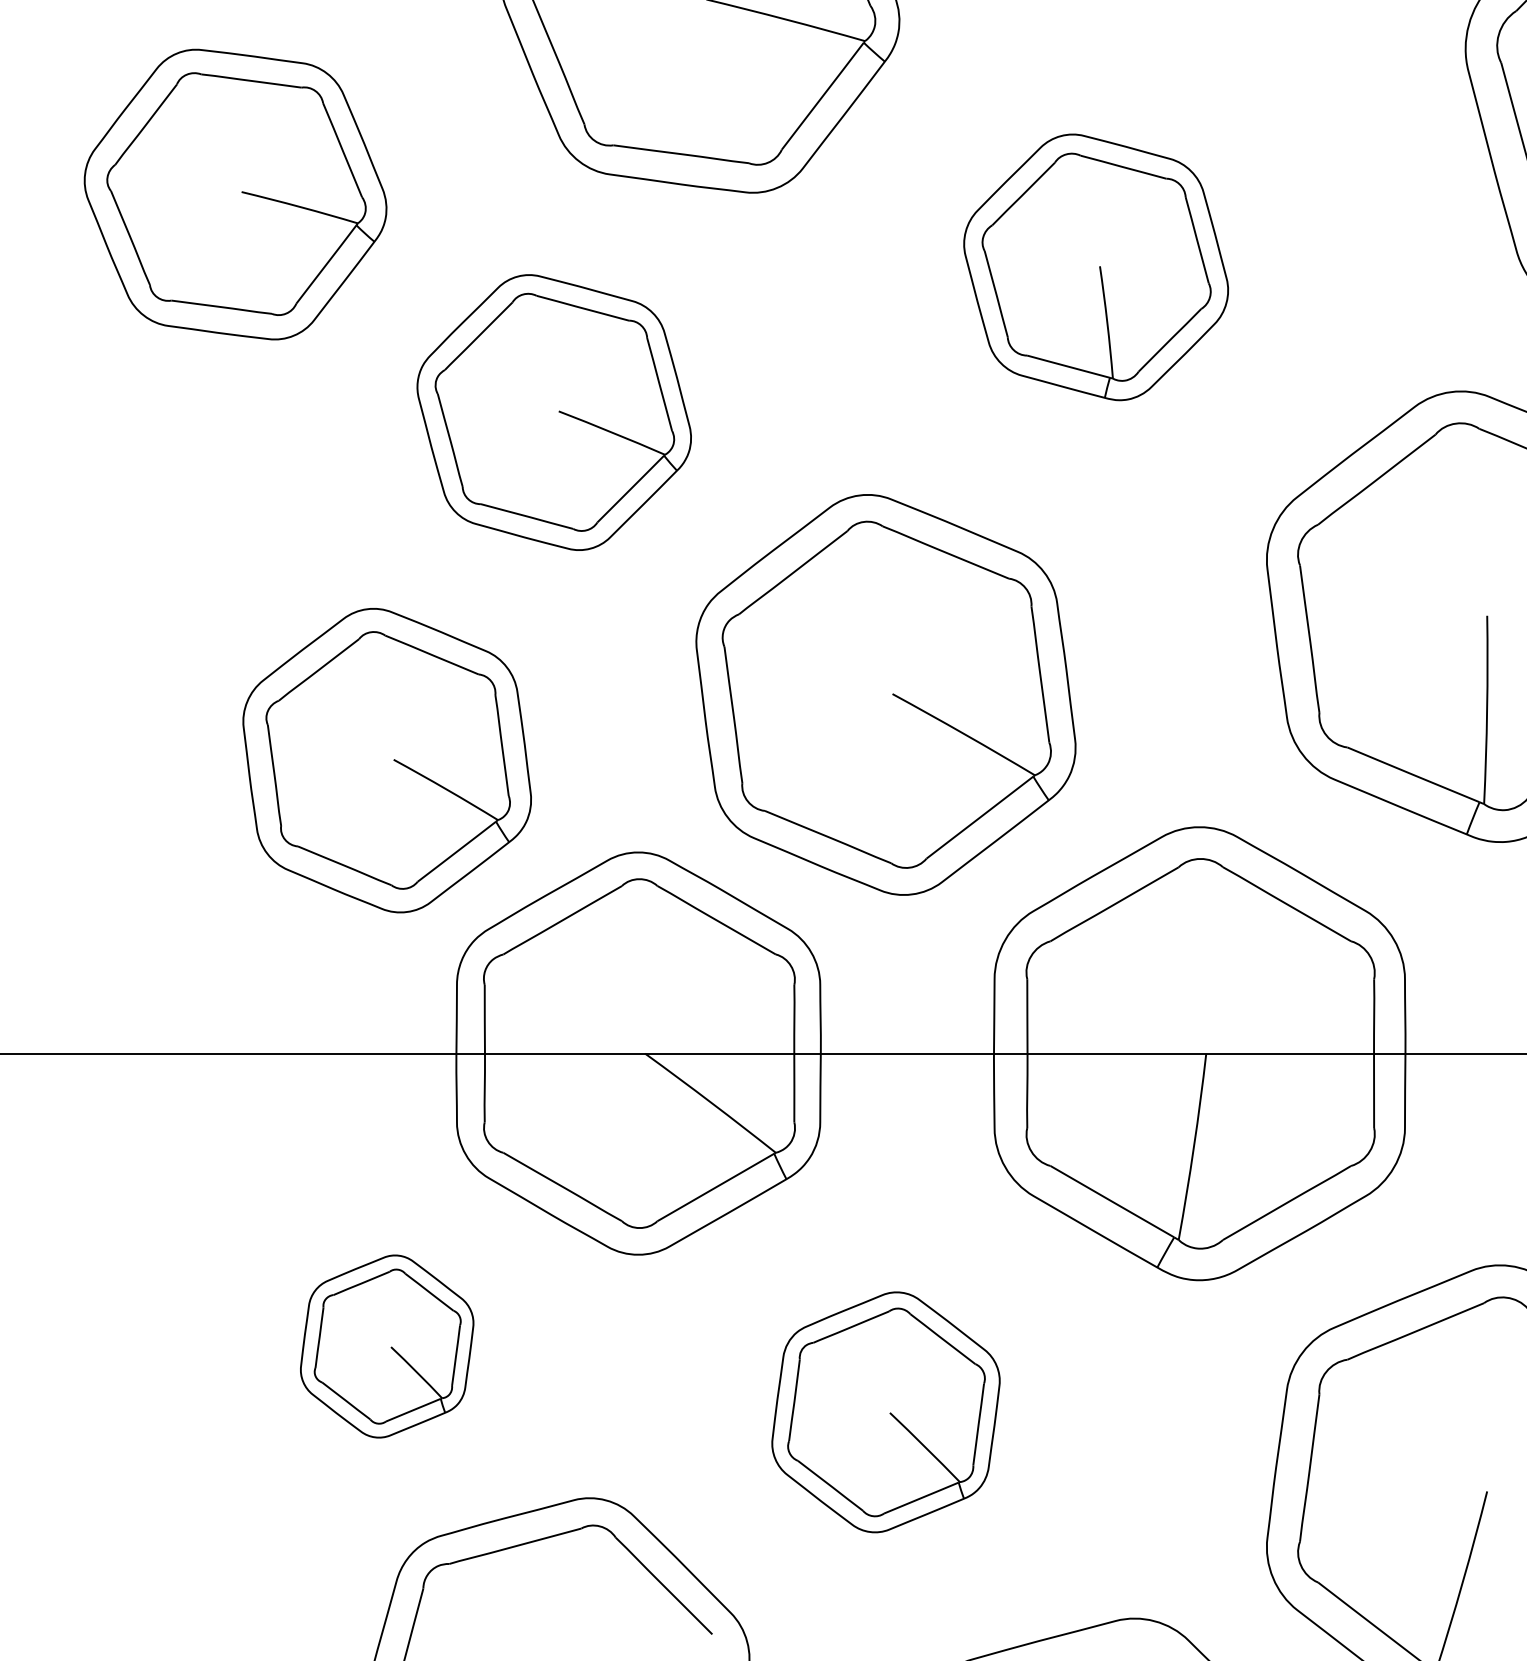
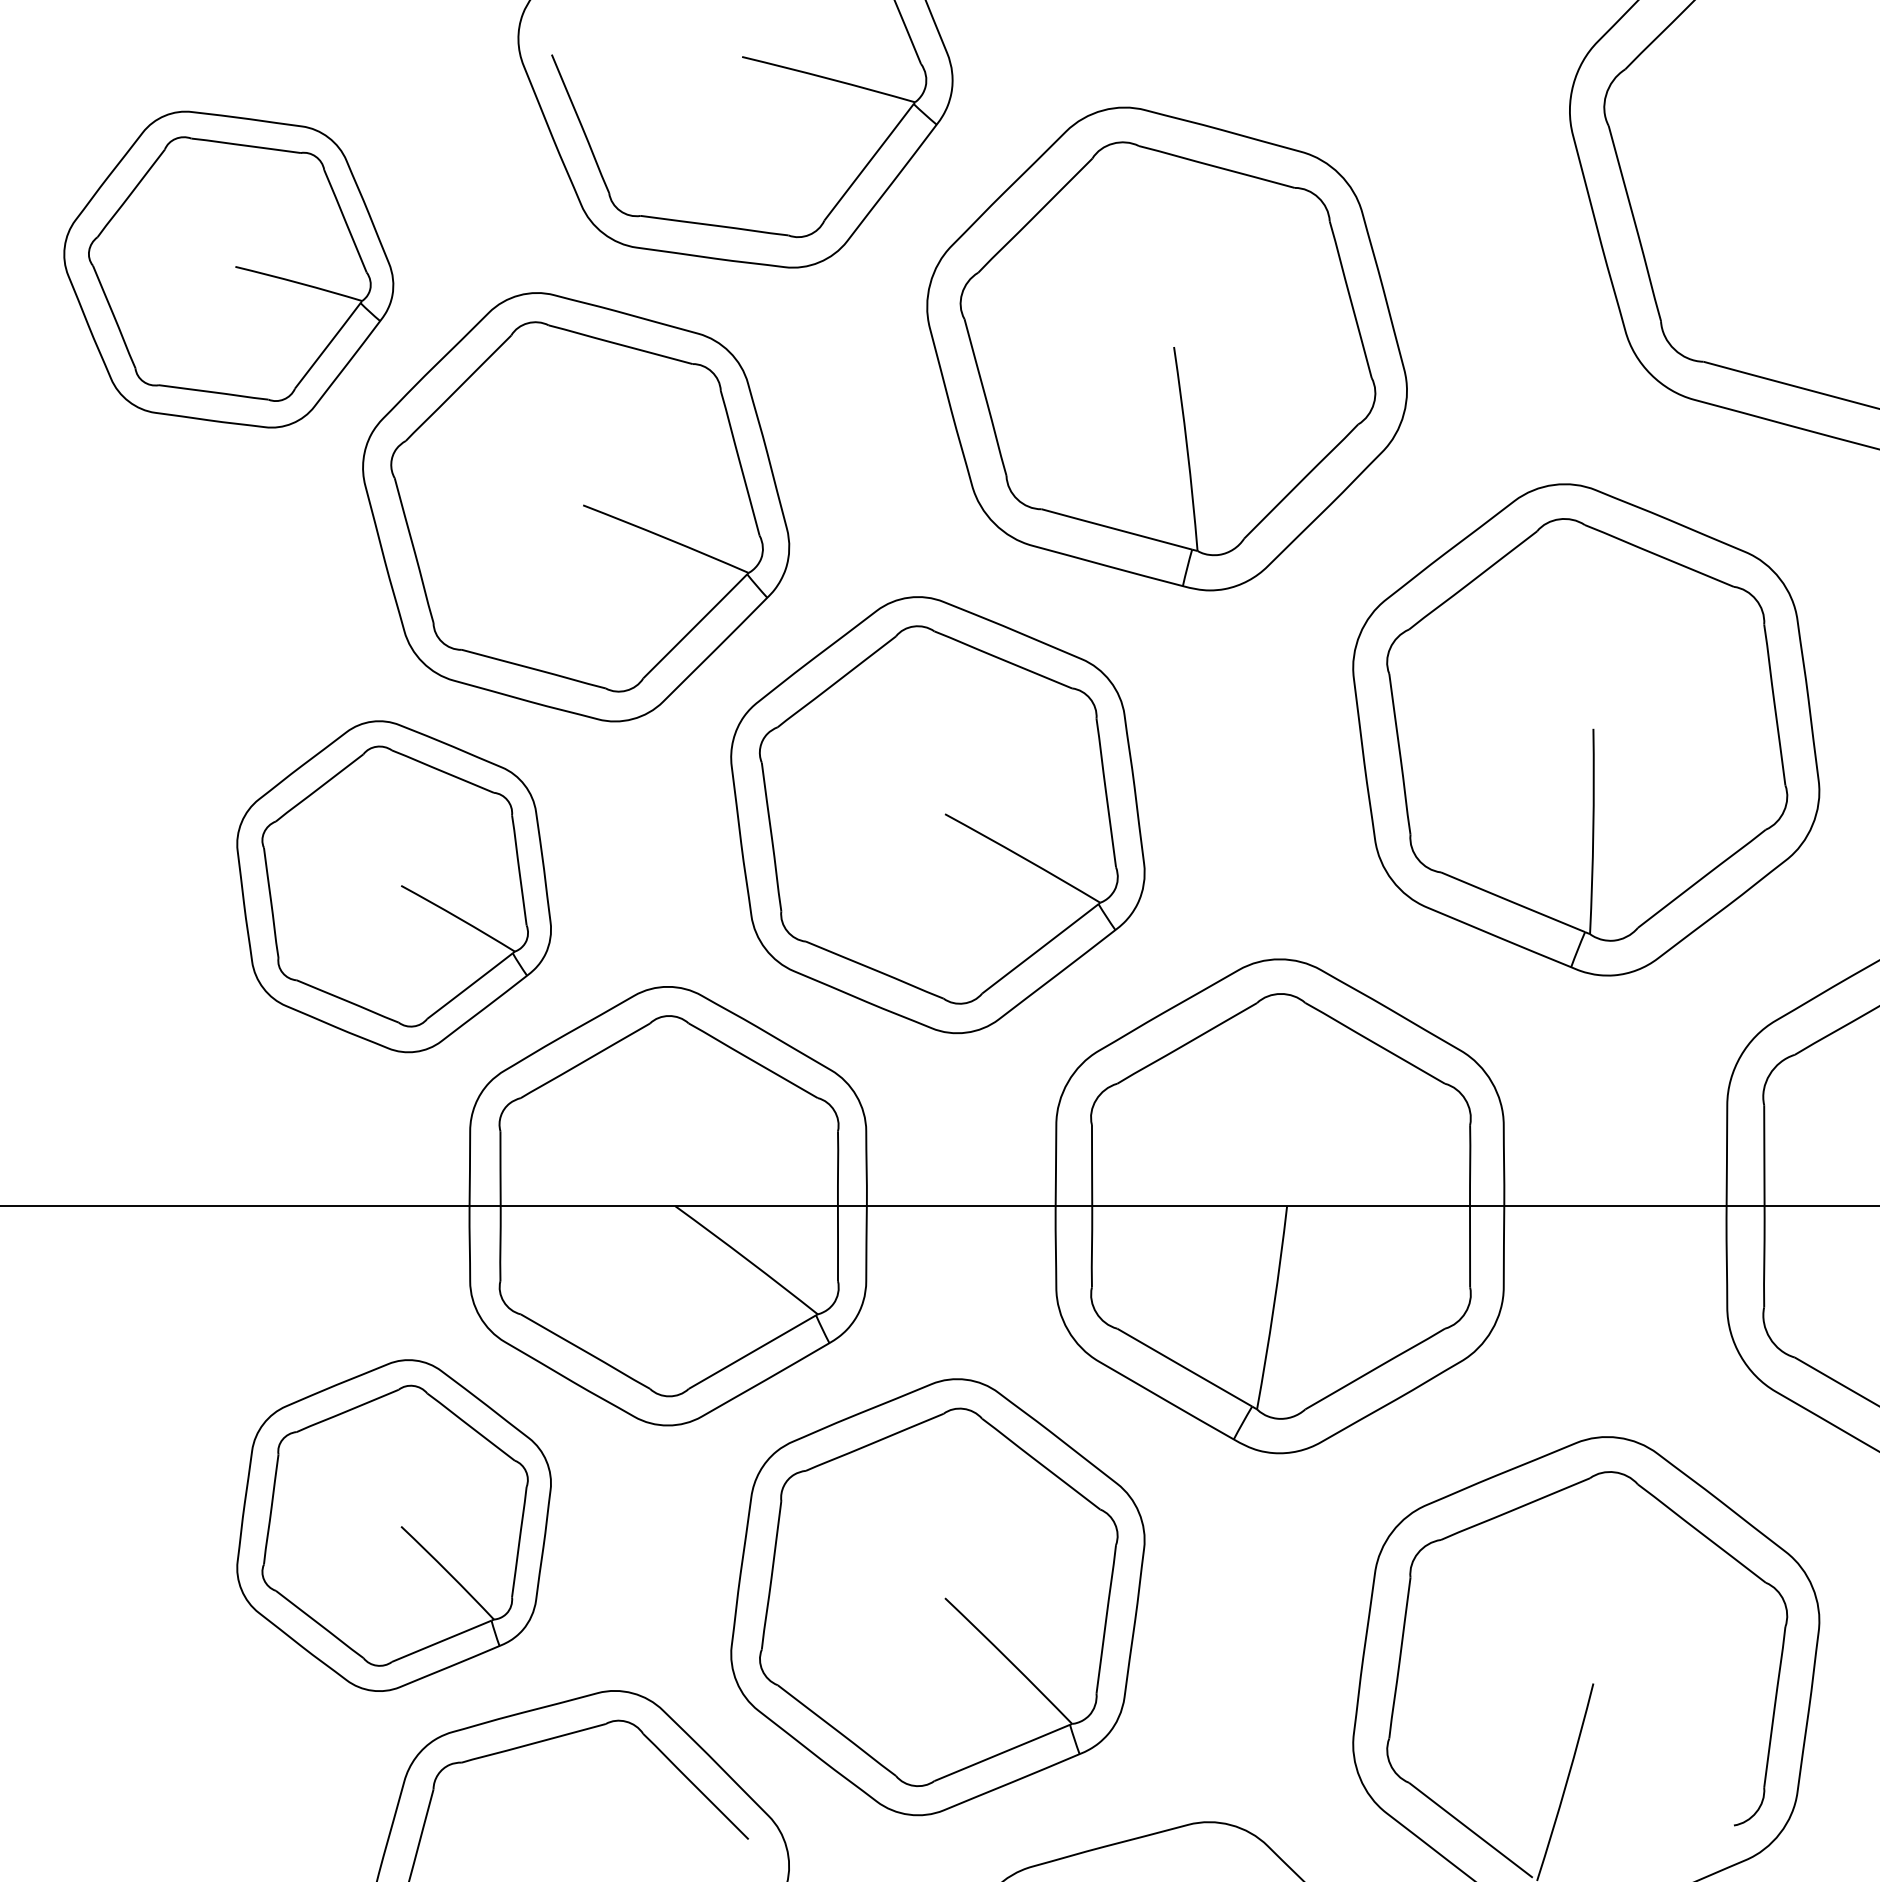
part: (1095, 266) -> (1166, 348), size x1.67
part: (554, 412) -> (576, 507), size x1.43
part: (386, 1346) -> (393, 1525), size x1.67
part: (885, 1412) -> (937, 1597), size x1.67

